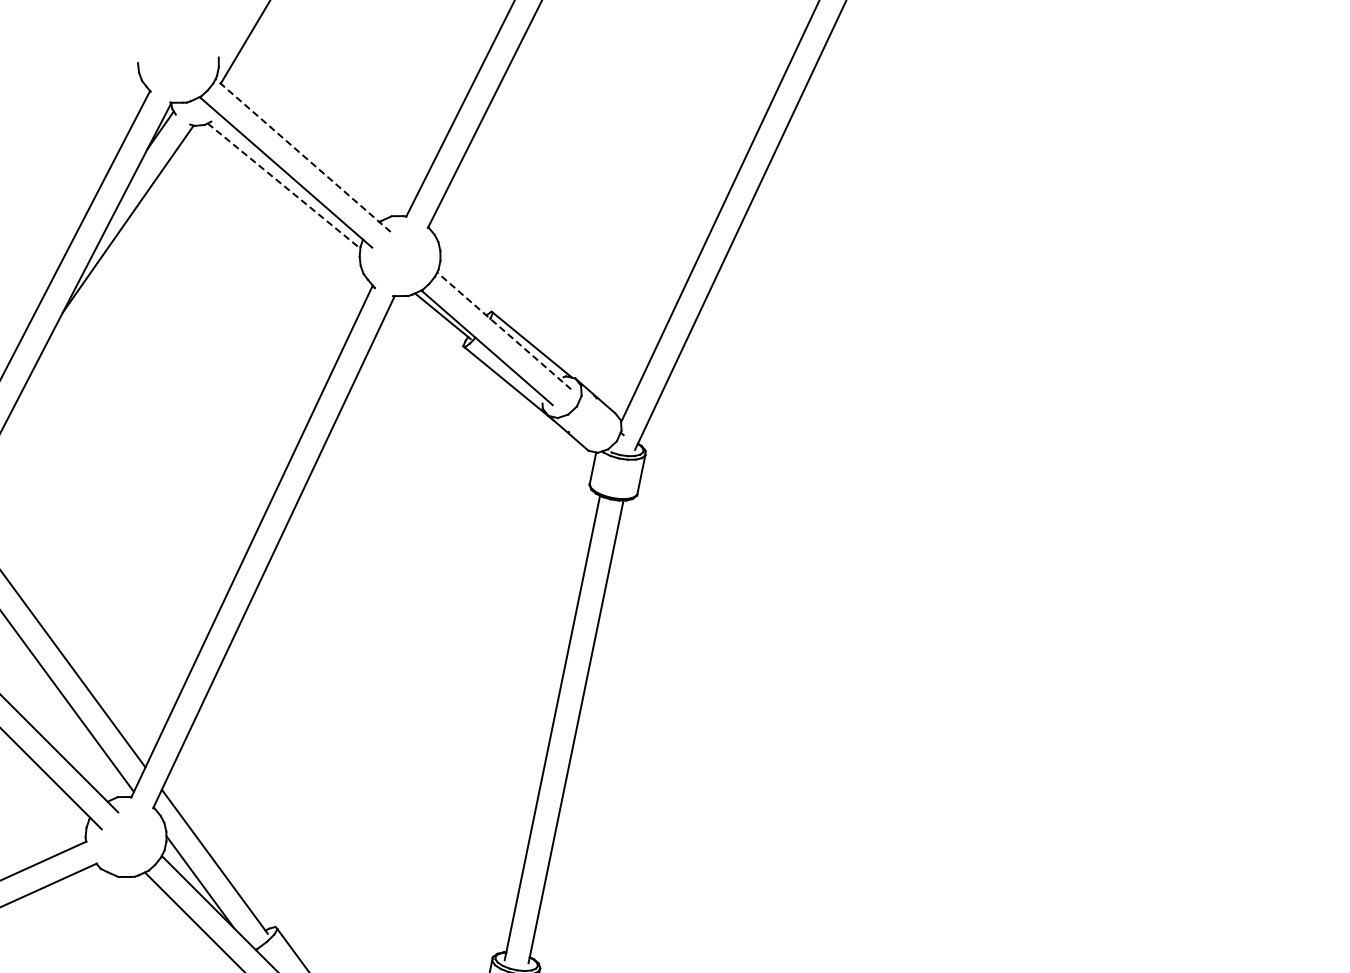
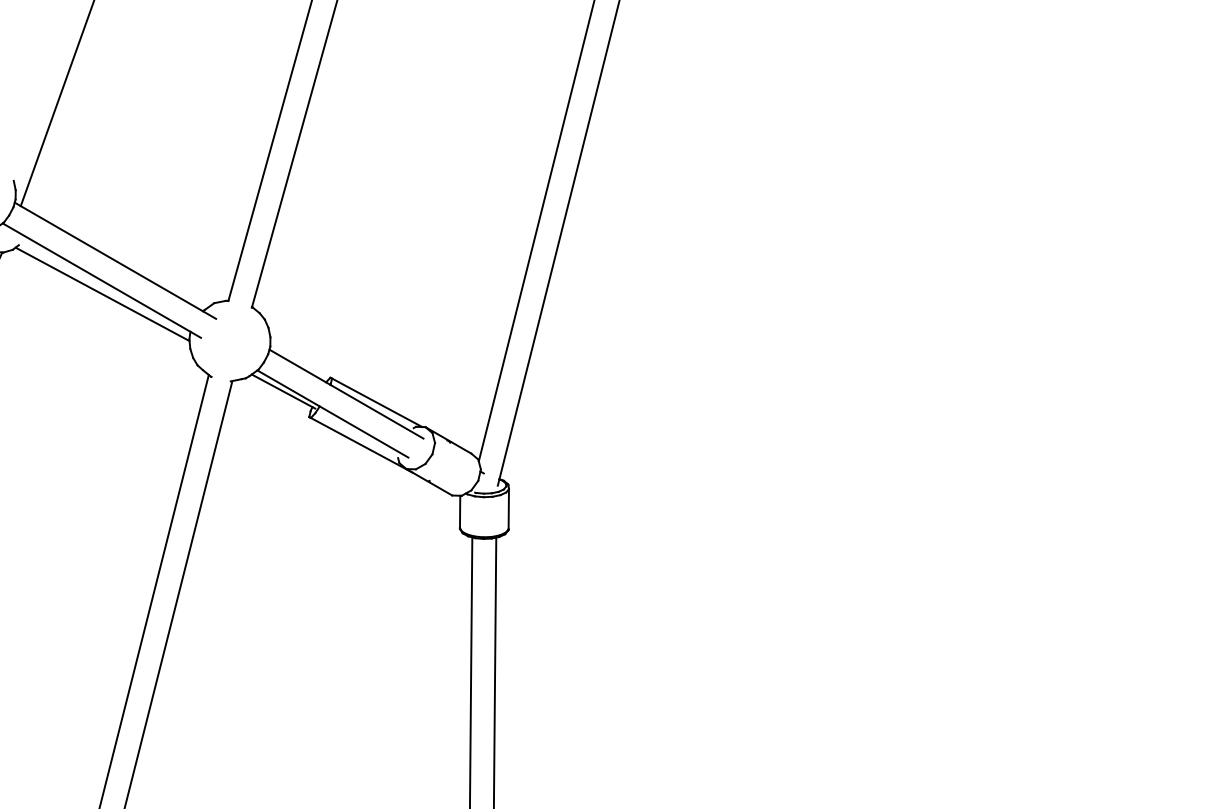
line: (302, 155) -> (114, 260), dashed -> solid
line: (284, 186) -> (103, 294), dashed -> solid
line: (504, 330) -> (346, 393), dashed -> solid

